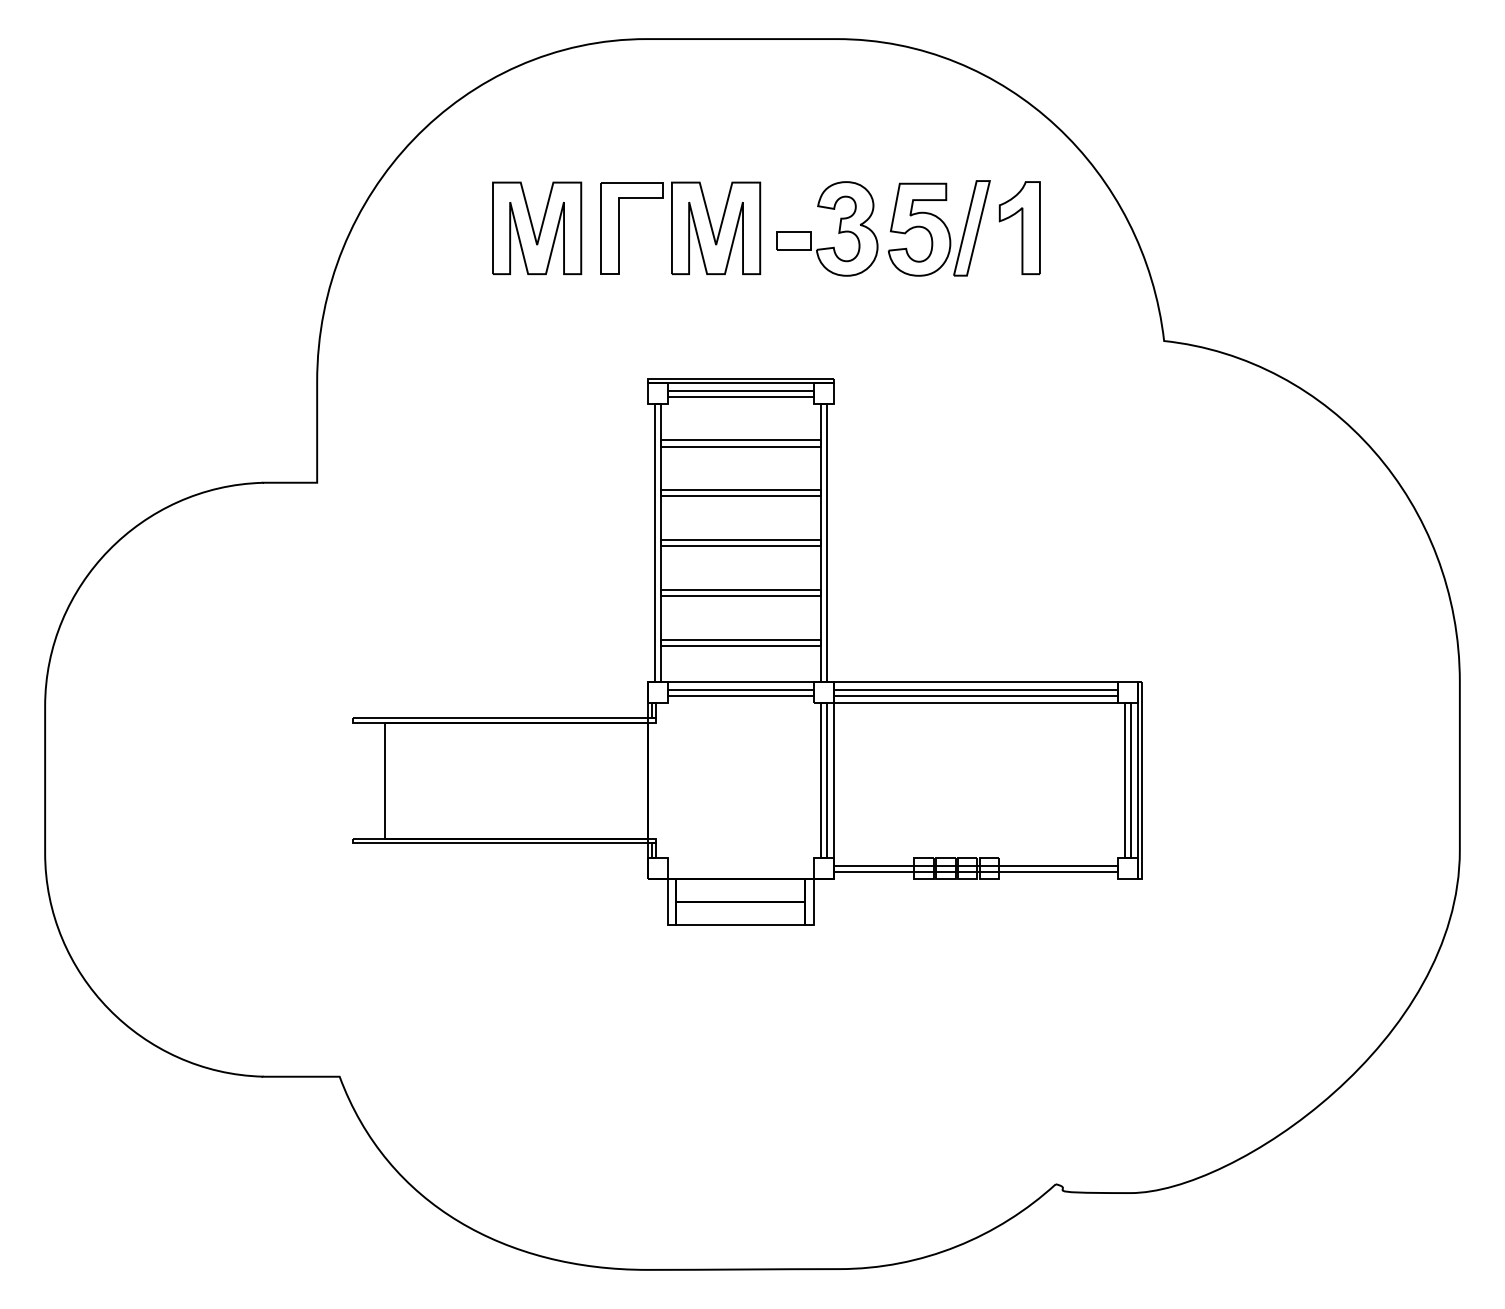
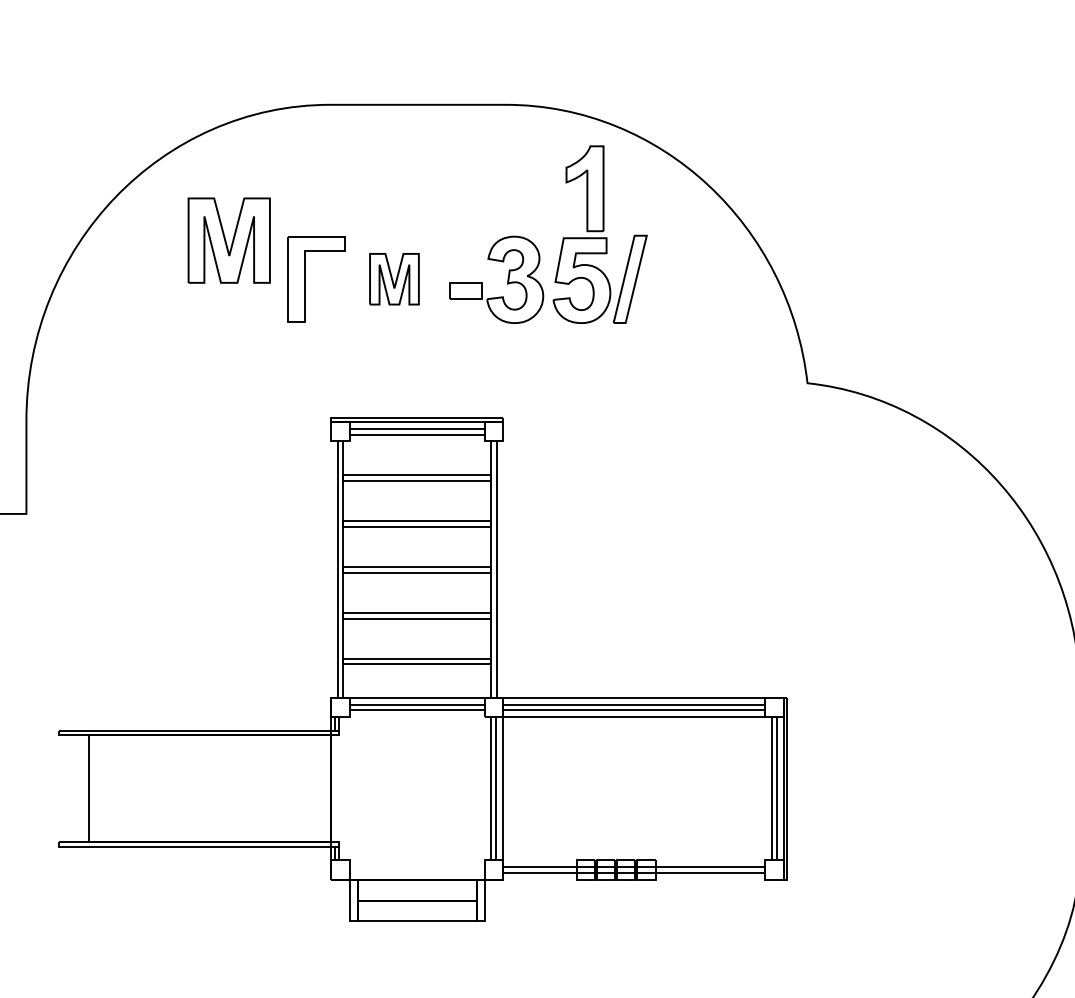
part: (537, 227) -> (229, 239), moved
part: (716, 227) -> (394, 278), size x0.6
part: (1019, 227) -> (584, 188), moved

